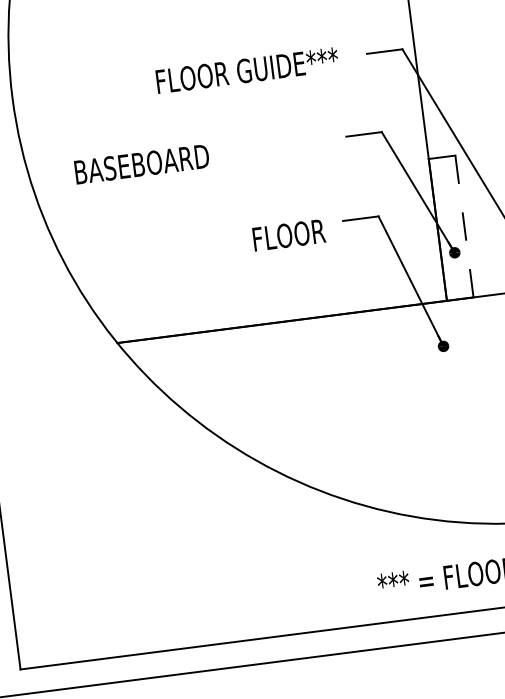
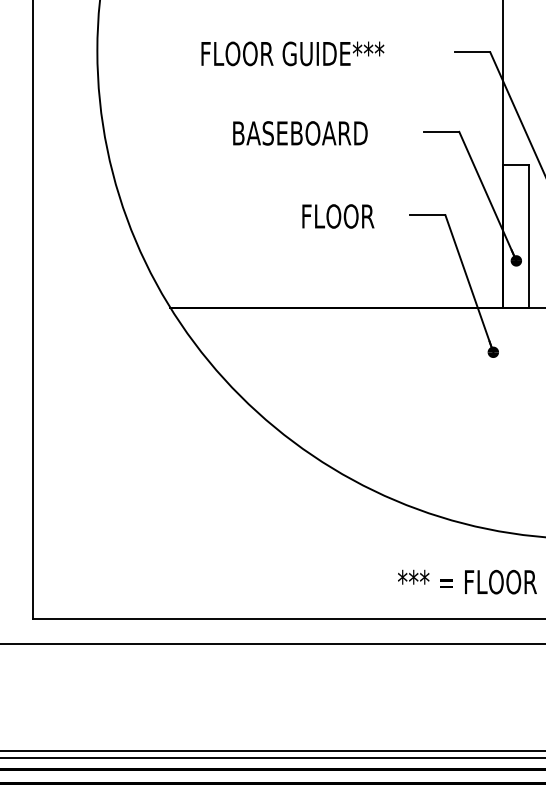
text: (247, 70) -> (292, 53), moved
text: (142, 164) -> (300, 133), moved
line: (464, 226) -> (529, 236), dashed -> solid
text: (289, 235) -> (338, 216), moved

